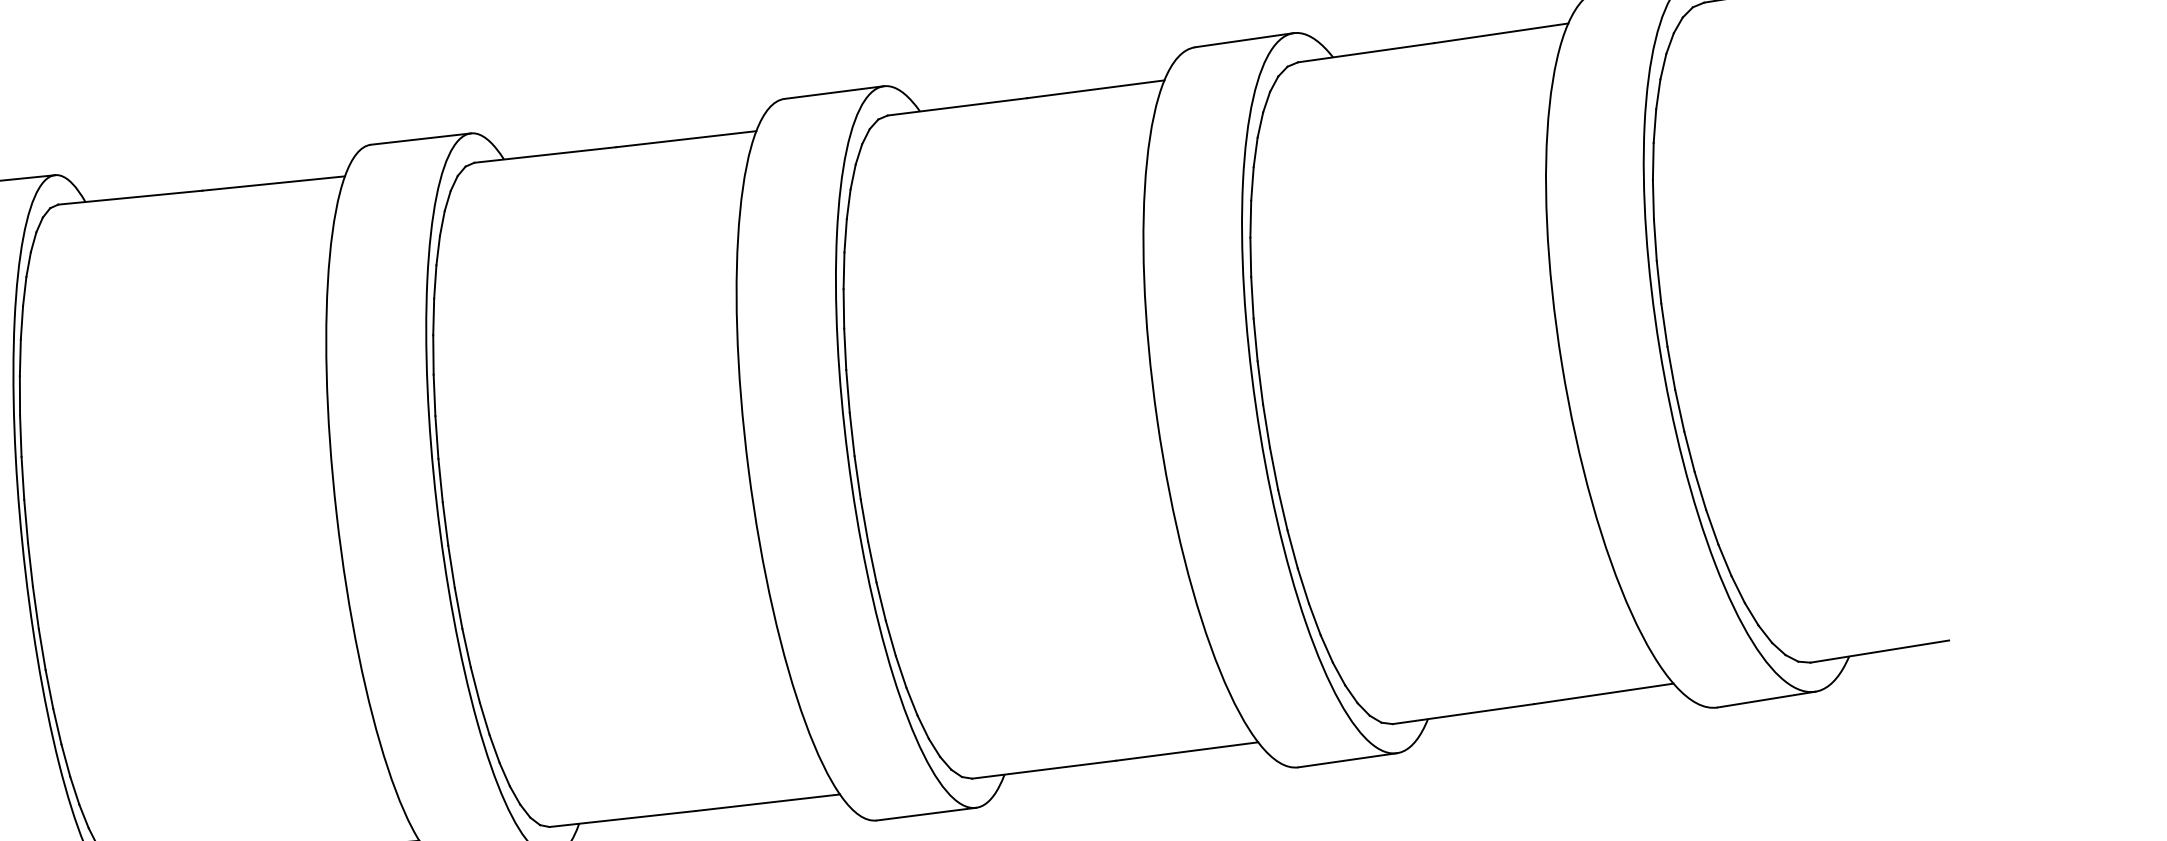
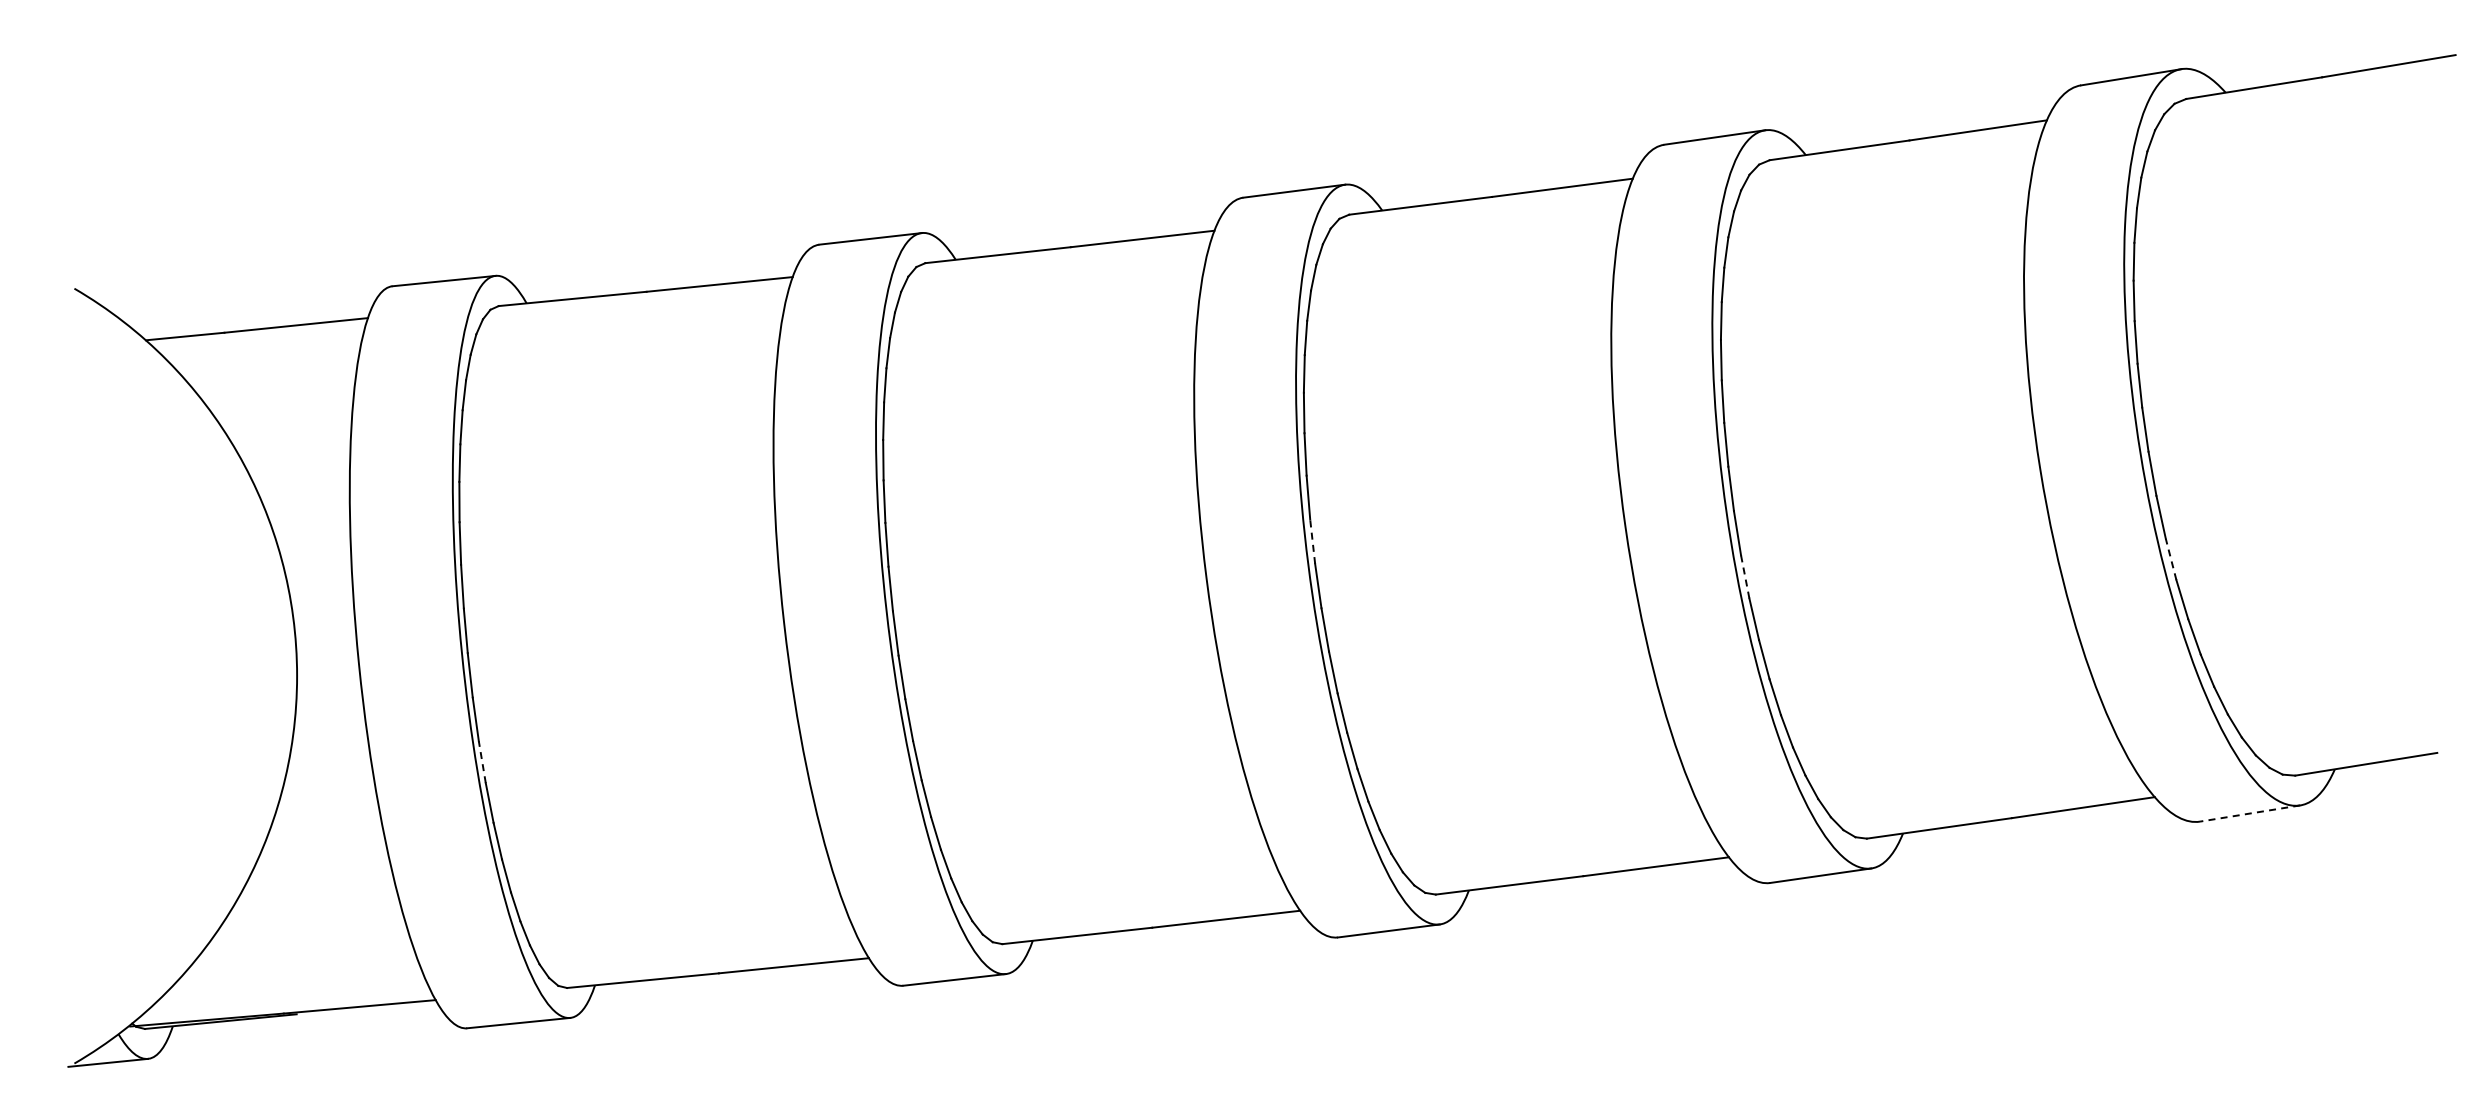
line: (851, 434) -> (1312, 541), solid -> dashed
line: (1689, 451) -> (2171, 559), solid -> dashed
line: (1274, 468) -> (1745, 576), solid -> dashed
line: (42, 648) -> (482, 761), solid -> dashed
line: (1766, 699) -> (2250, 813), solid -> dashed

